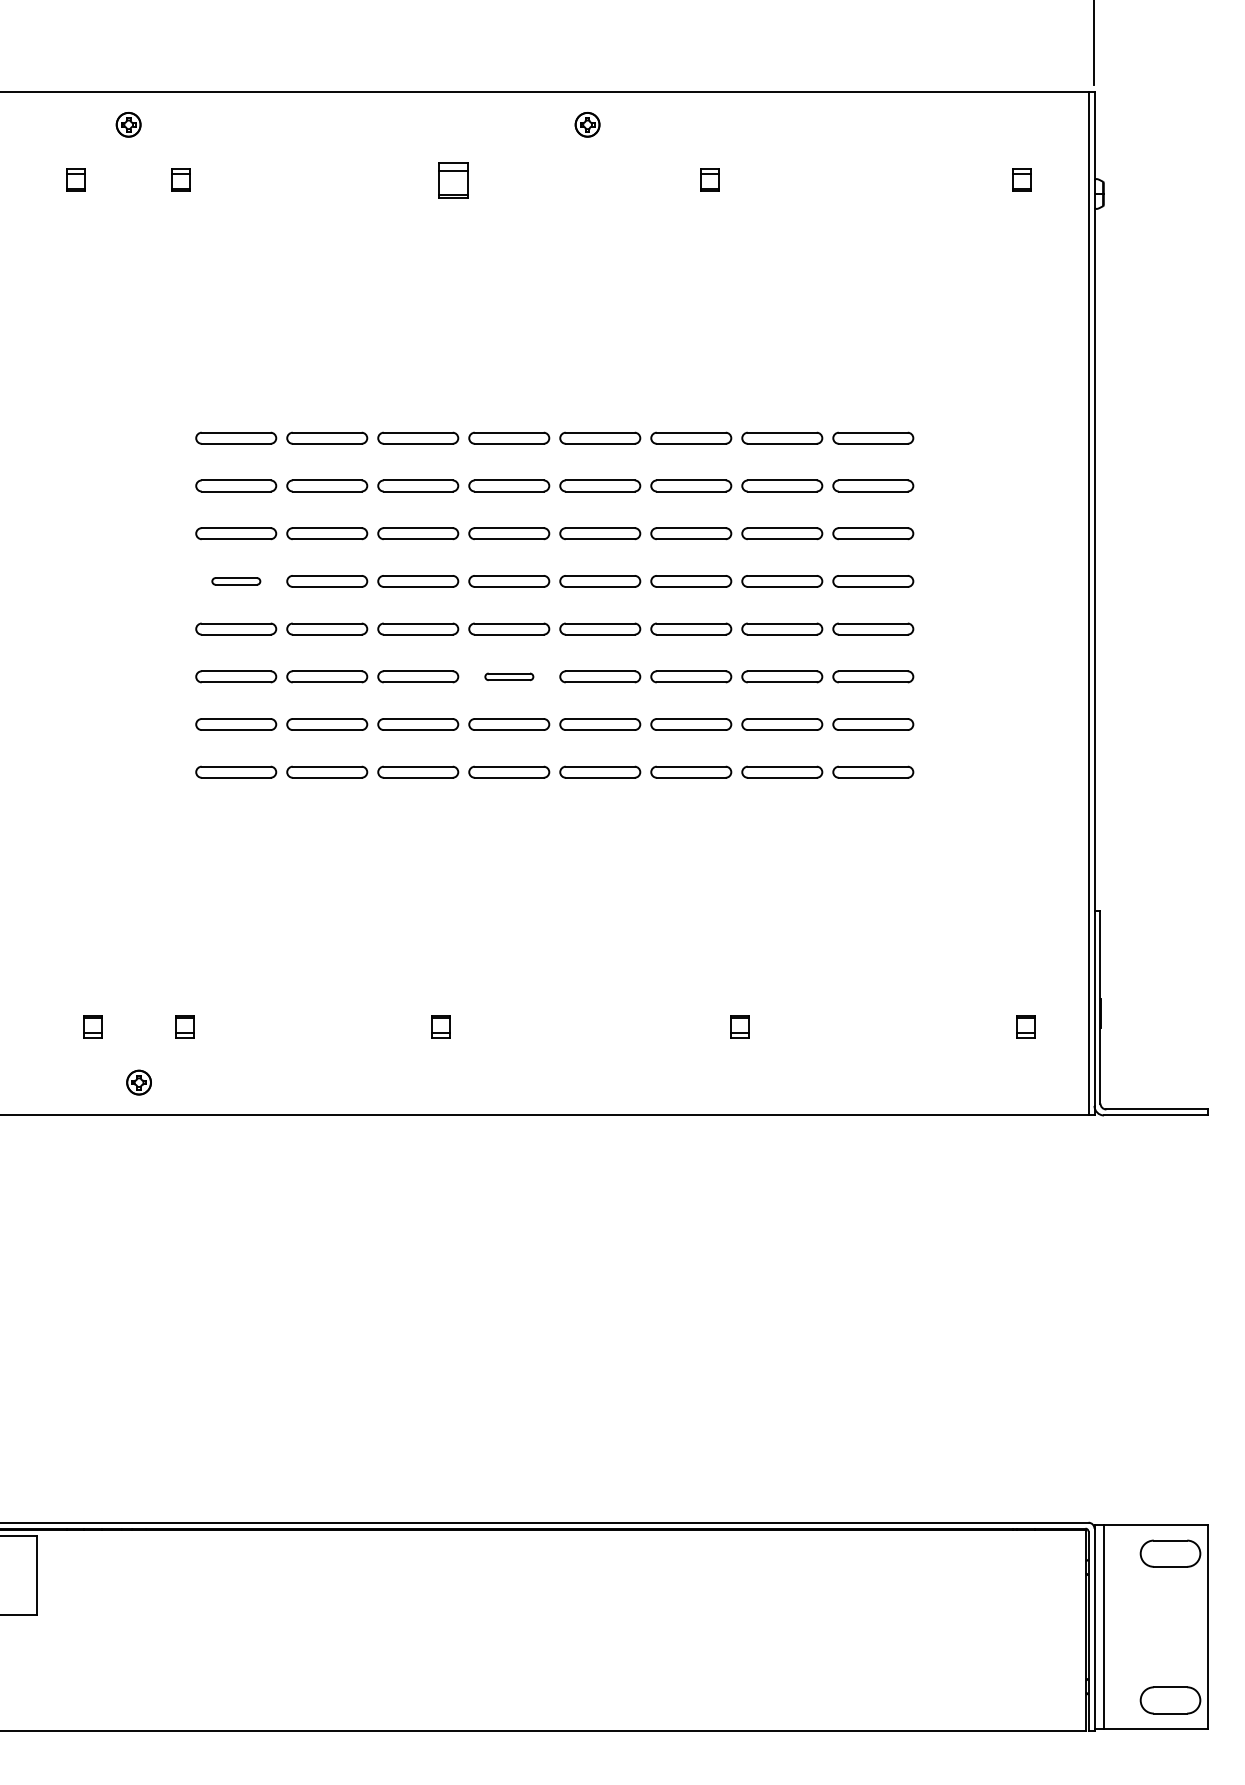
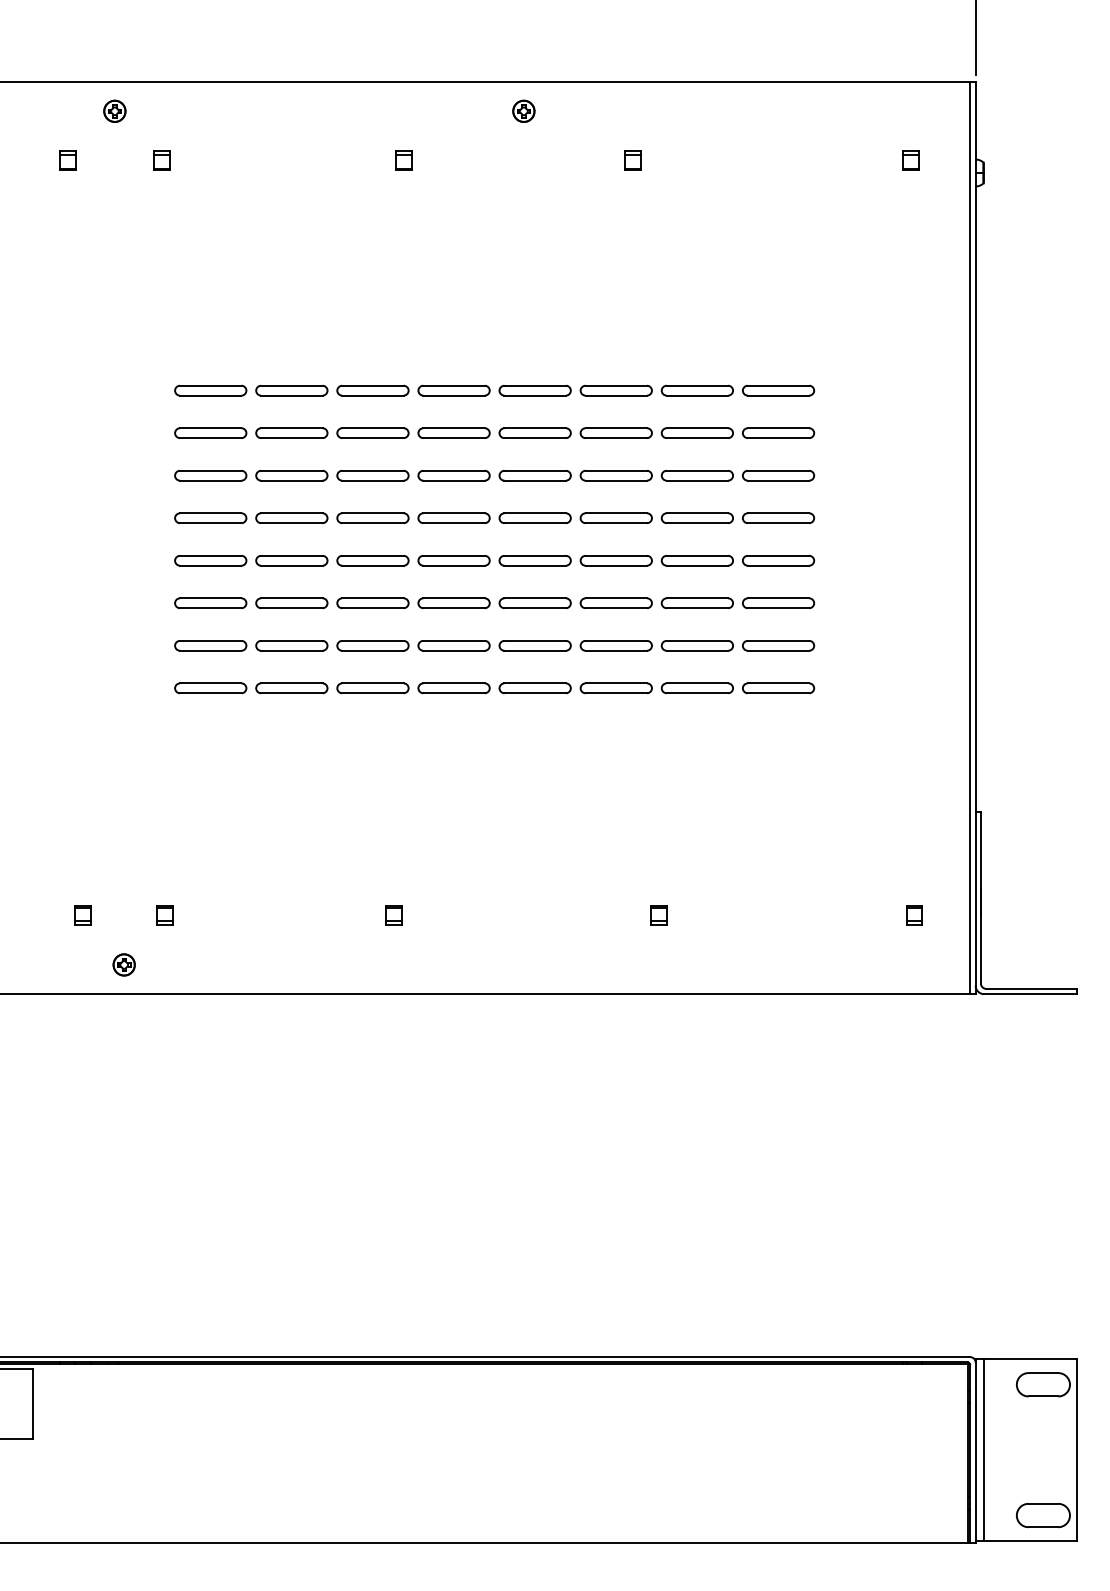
part: (452, 179) -> (403, 160), size x0.62
part: (236, 581) -> (210, 518), size x1.67
part: (509, 676) -> (454, 603), size x1.67

